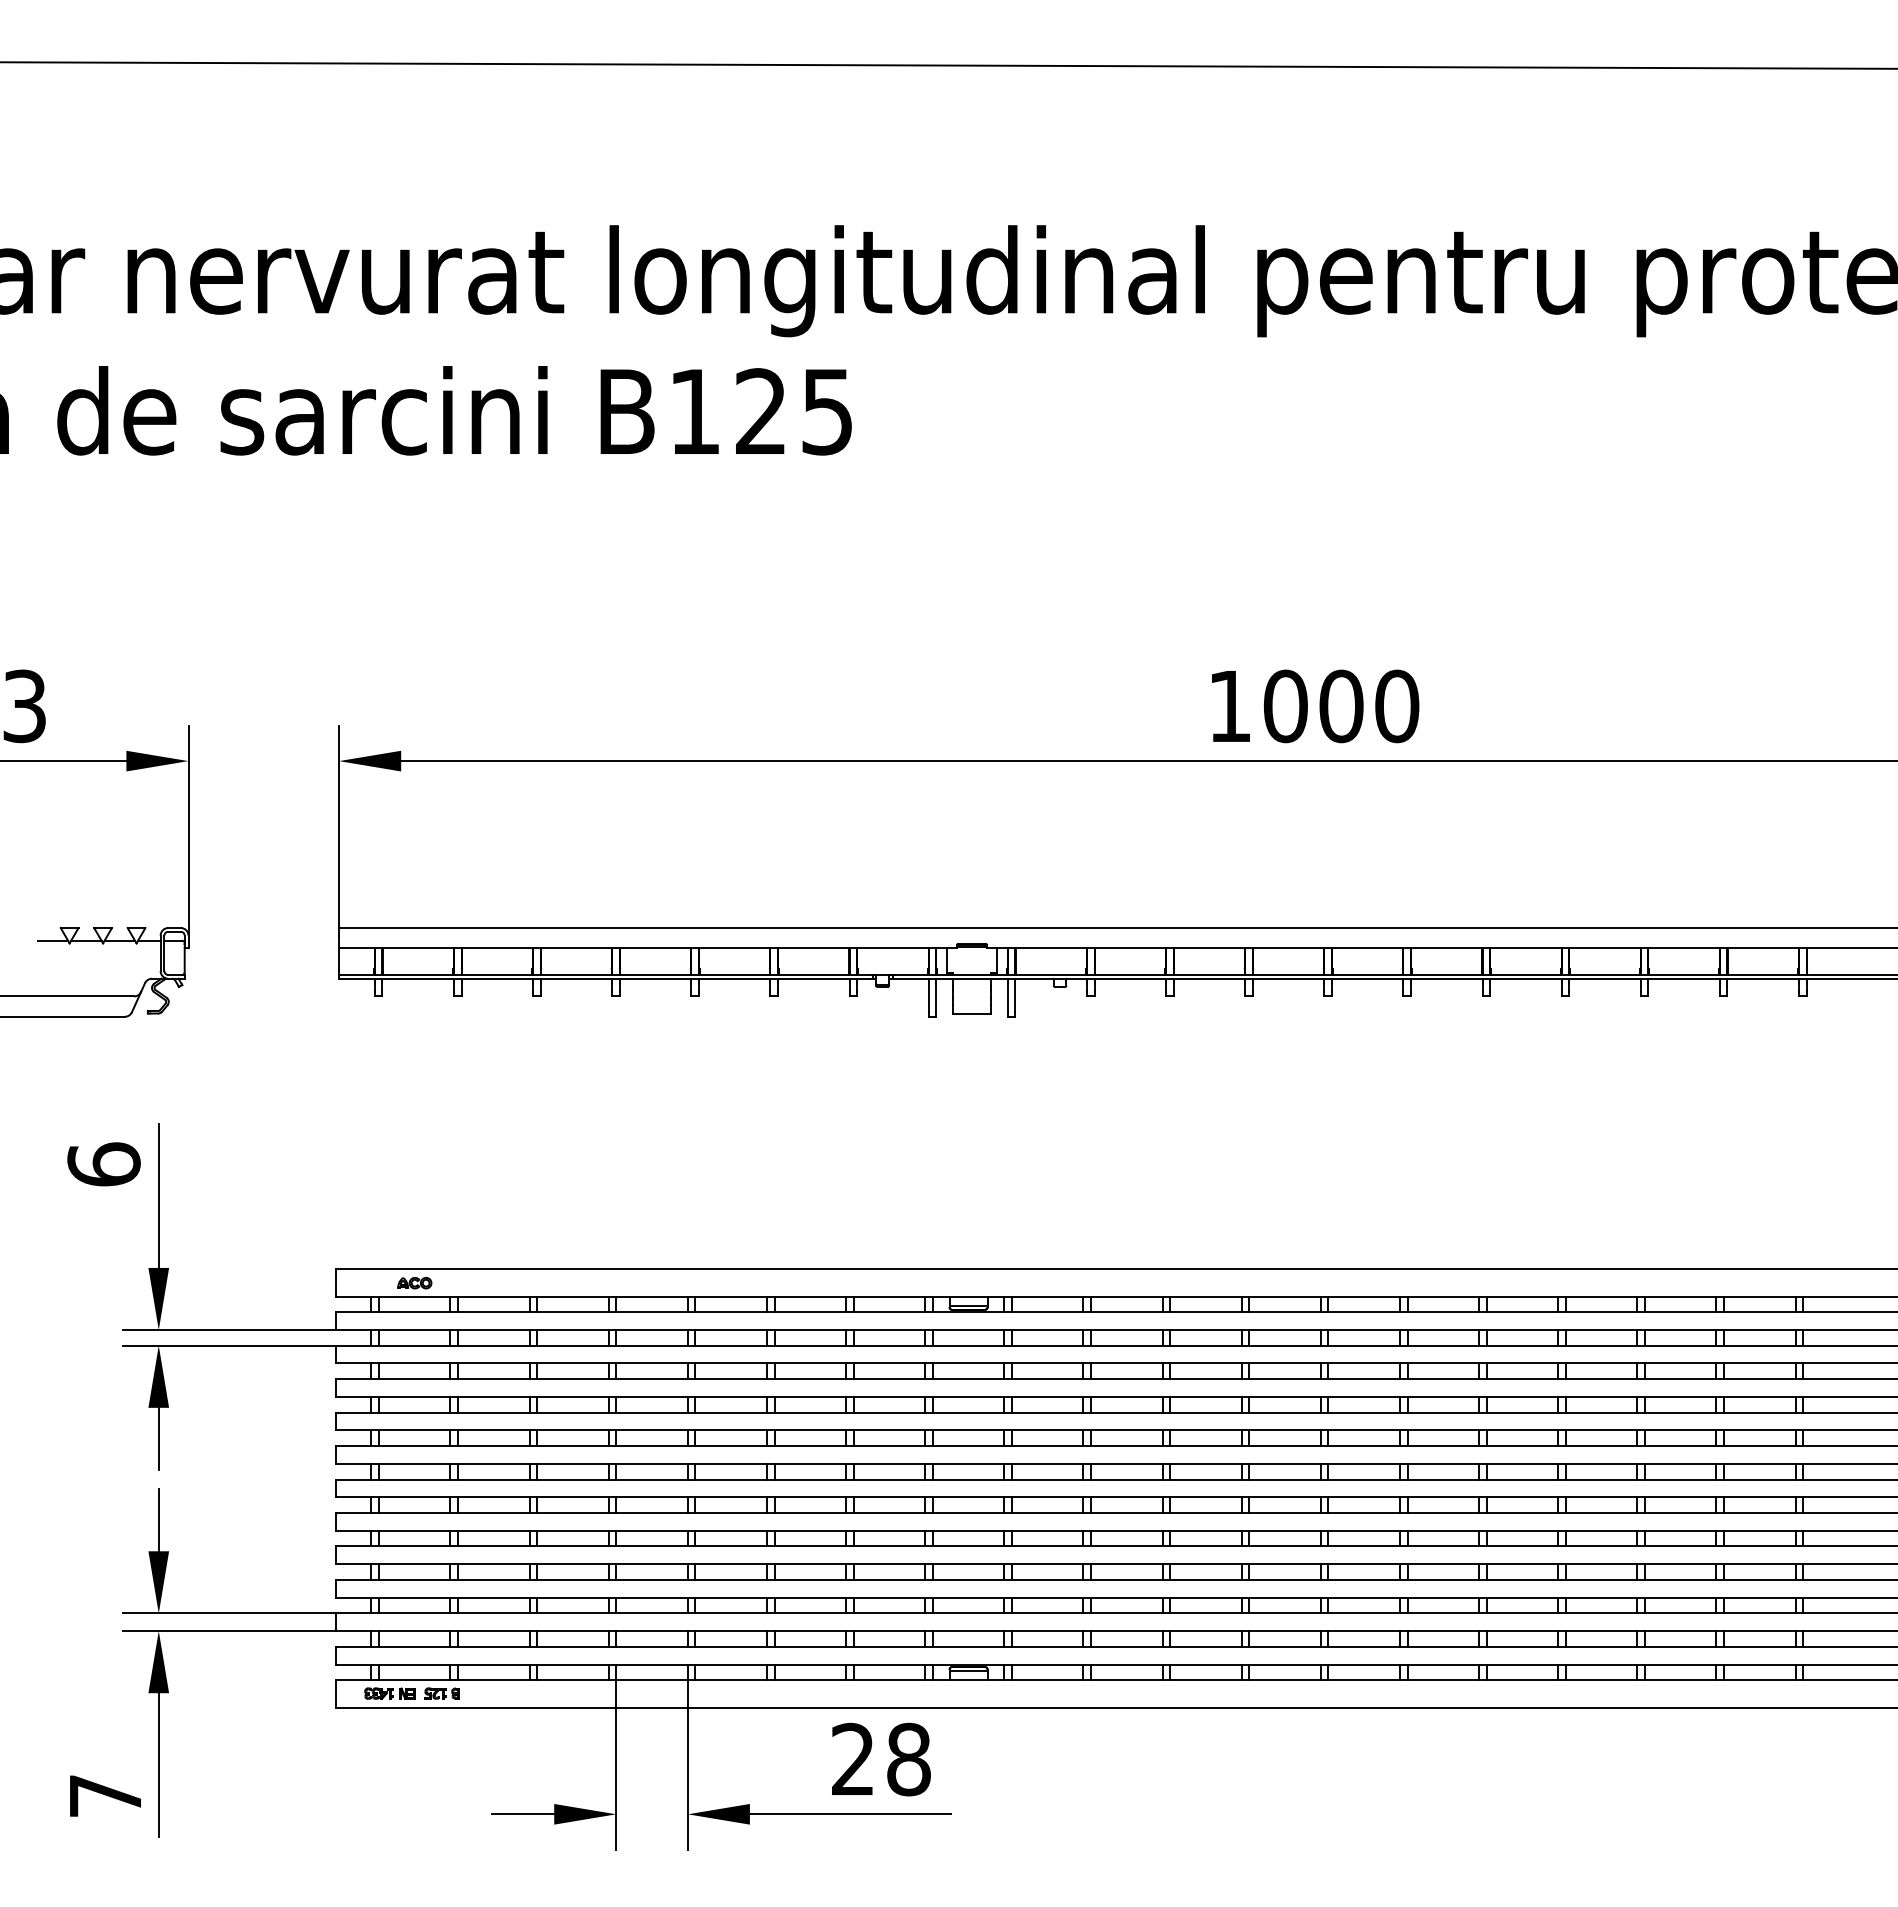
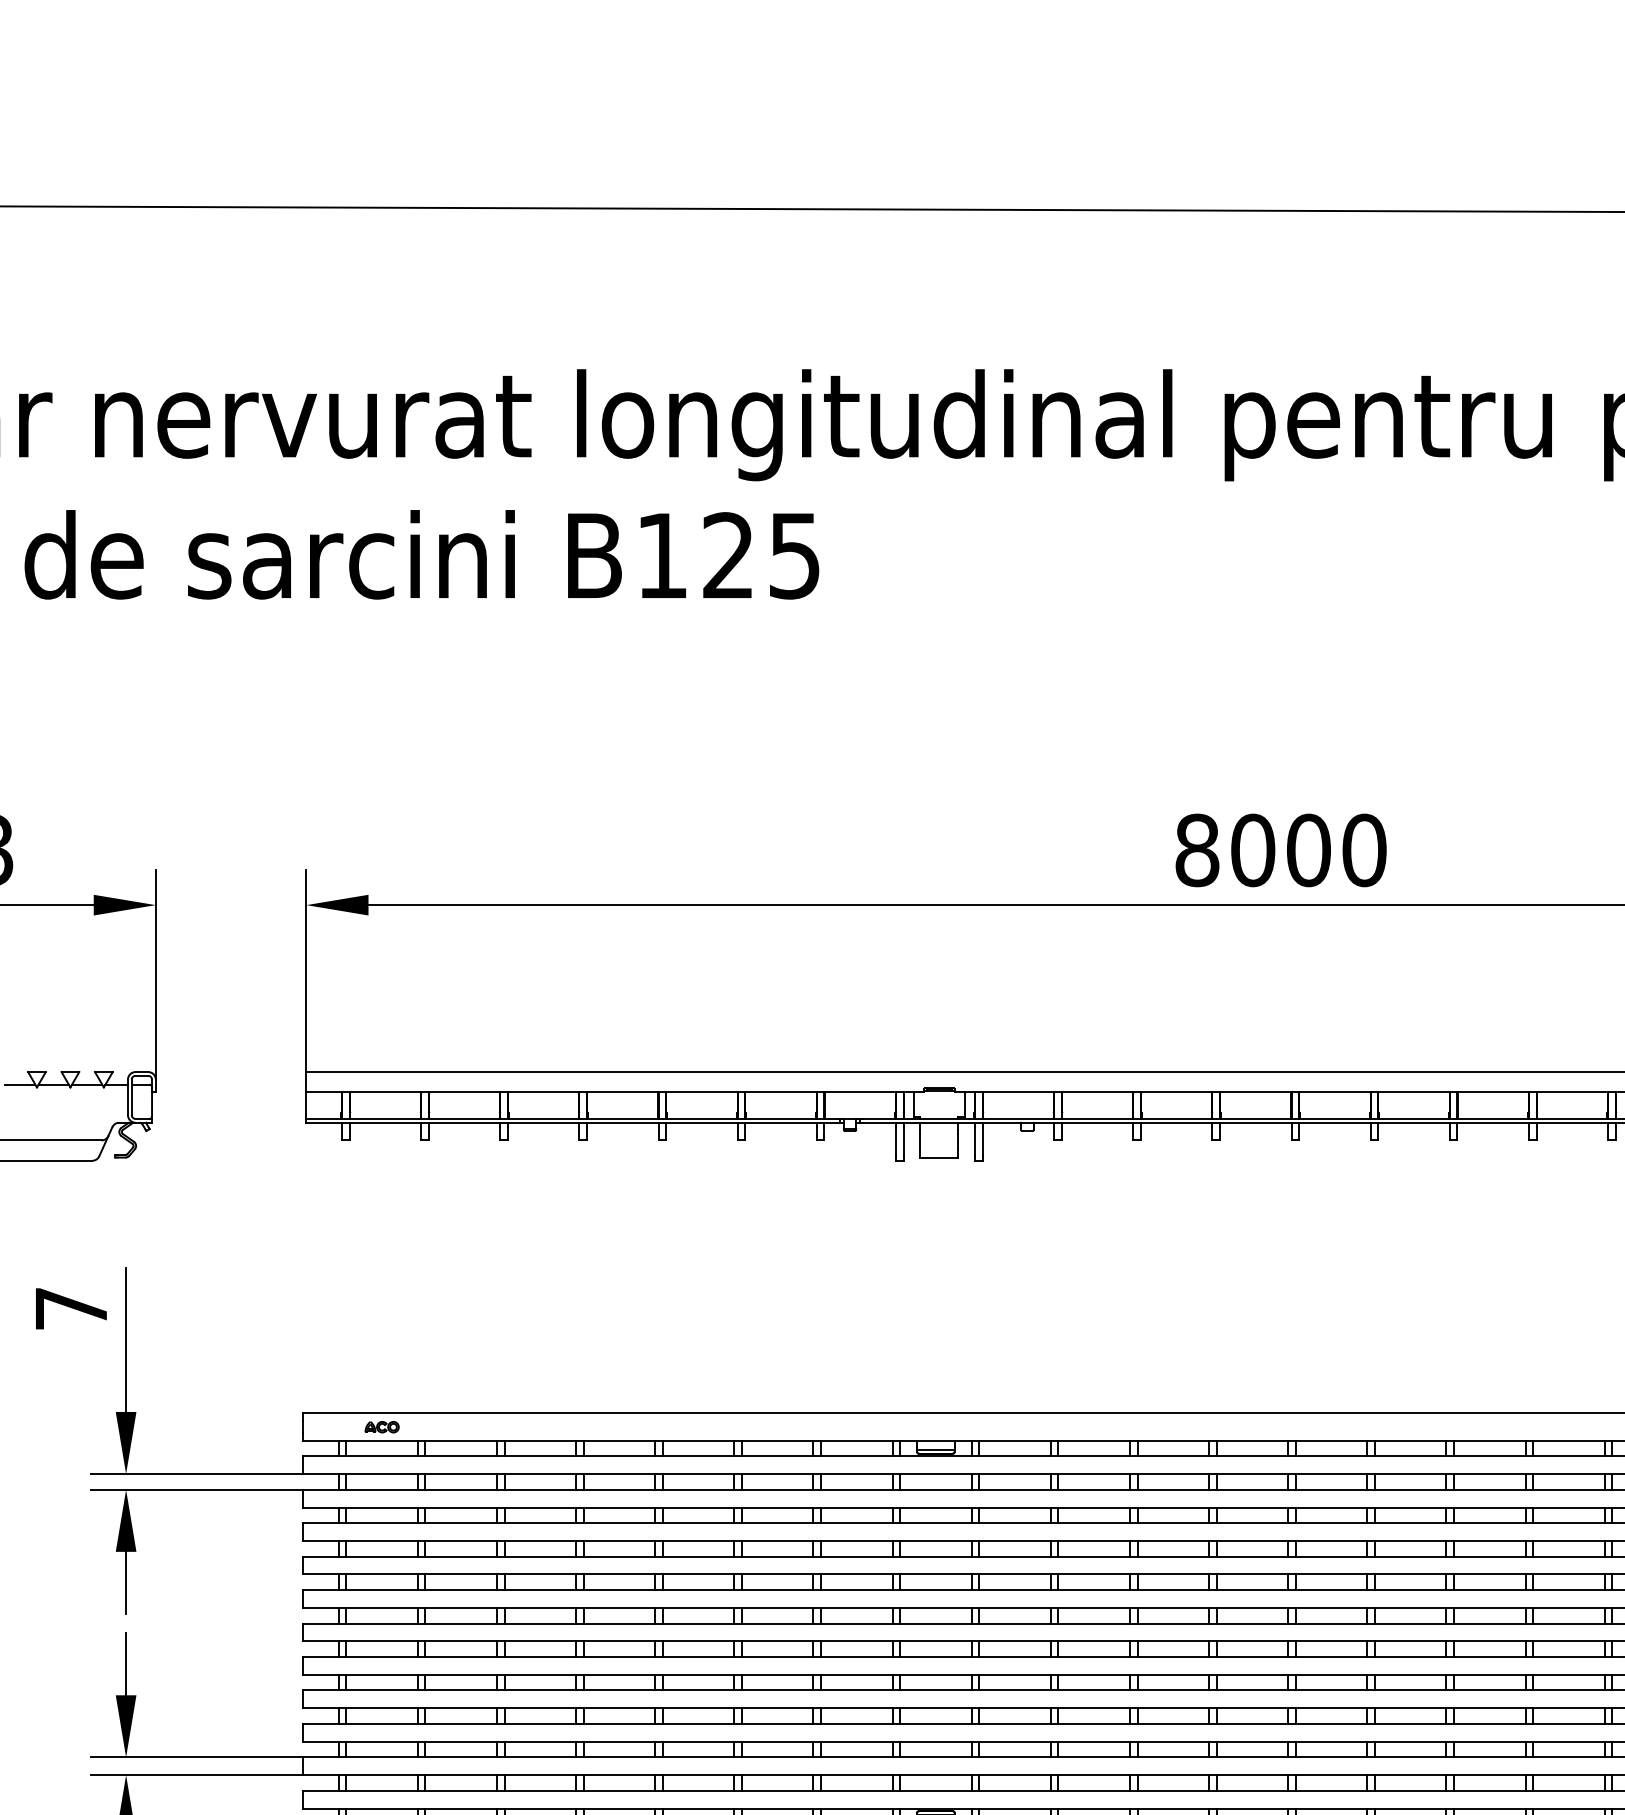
text: (1230, 706) -> (1197, 850), 1000 -> 8000
text: (103, 1164) -> (70, 1308), 6 -> 7

